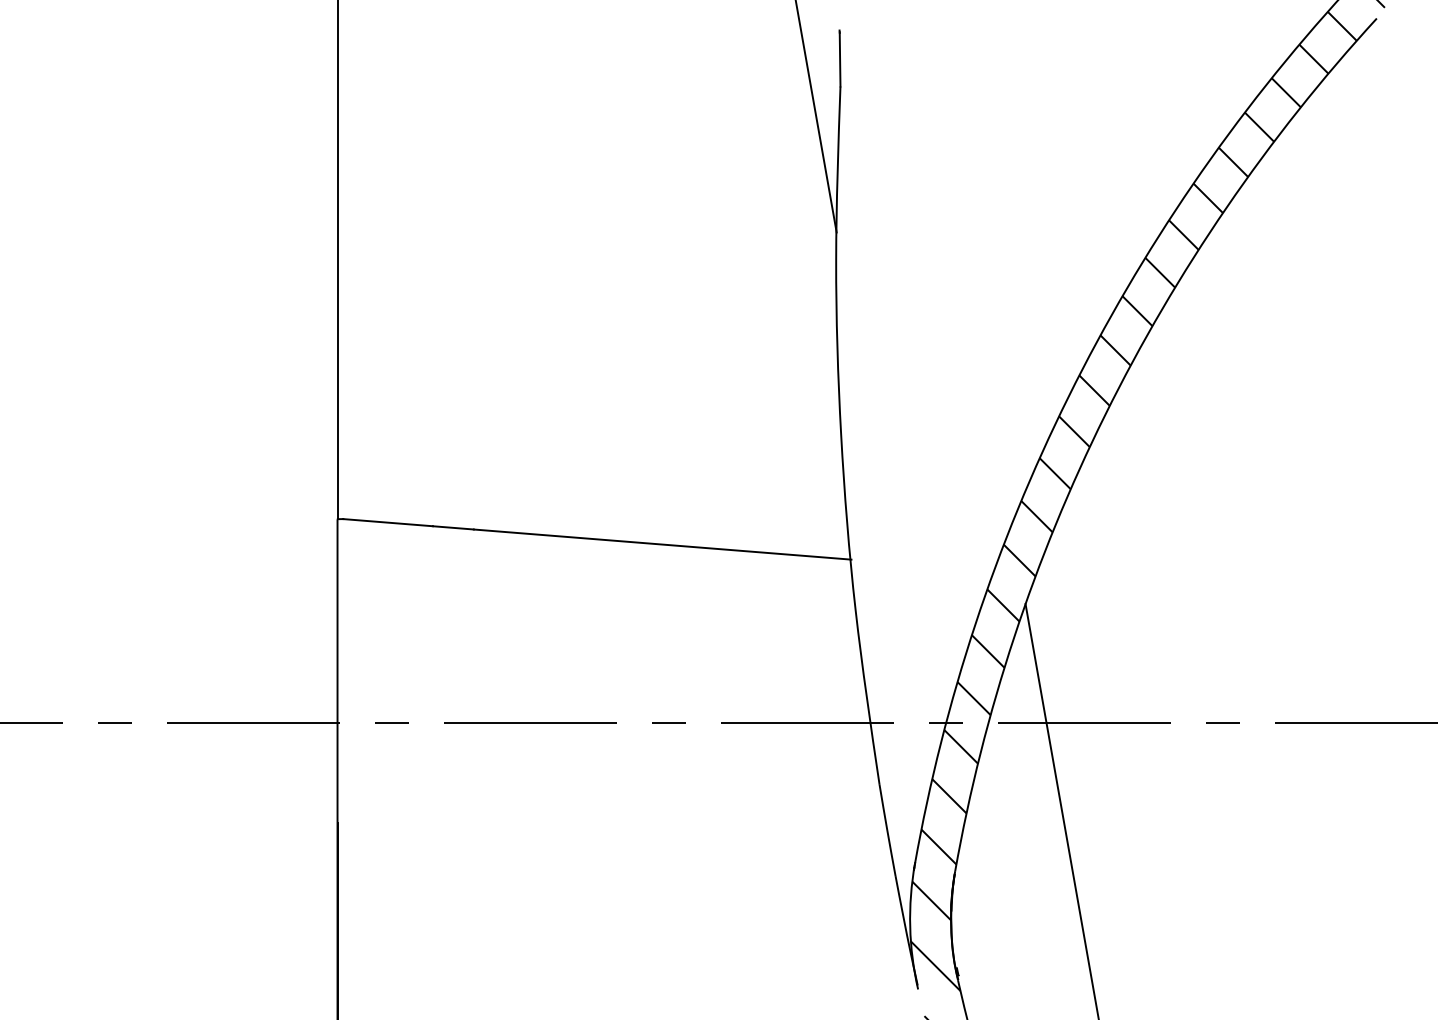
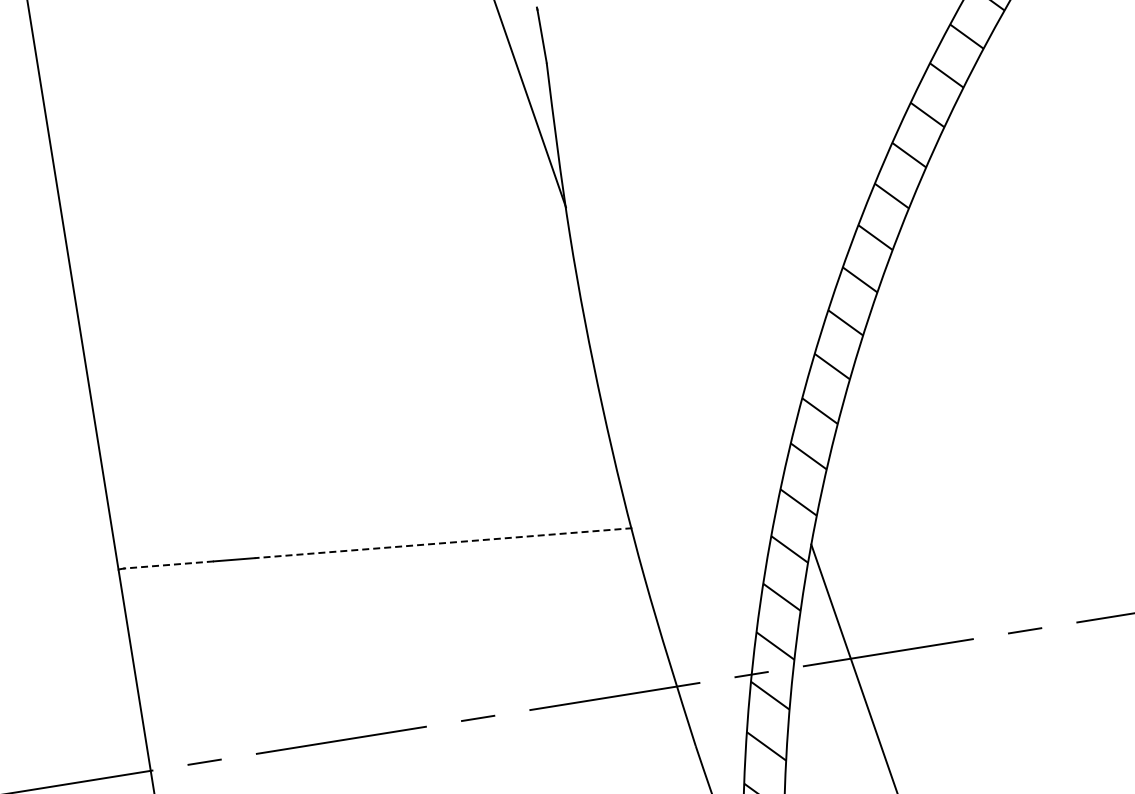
line: (388, 522) -> (169, 564), solid -> dashed
line: (662, 544) -> (443, 543), solid -> dashed

